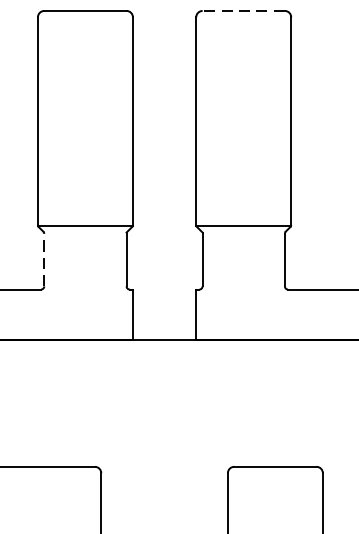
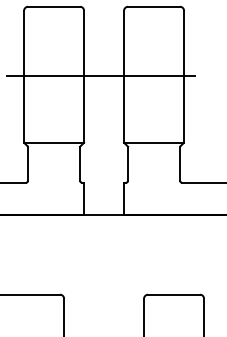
line: (244, 10) -> (154, 6), dashed -> solid
line: (158, 121) -> (100, 76), added
line: (44, 260) -> (28, 164), dashed -> solid

